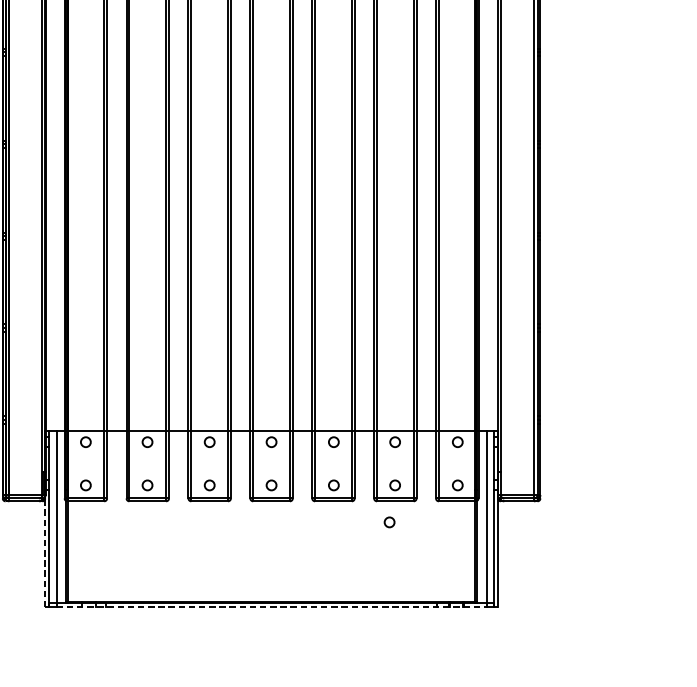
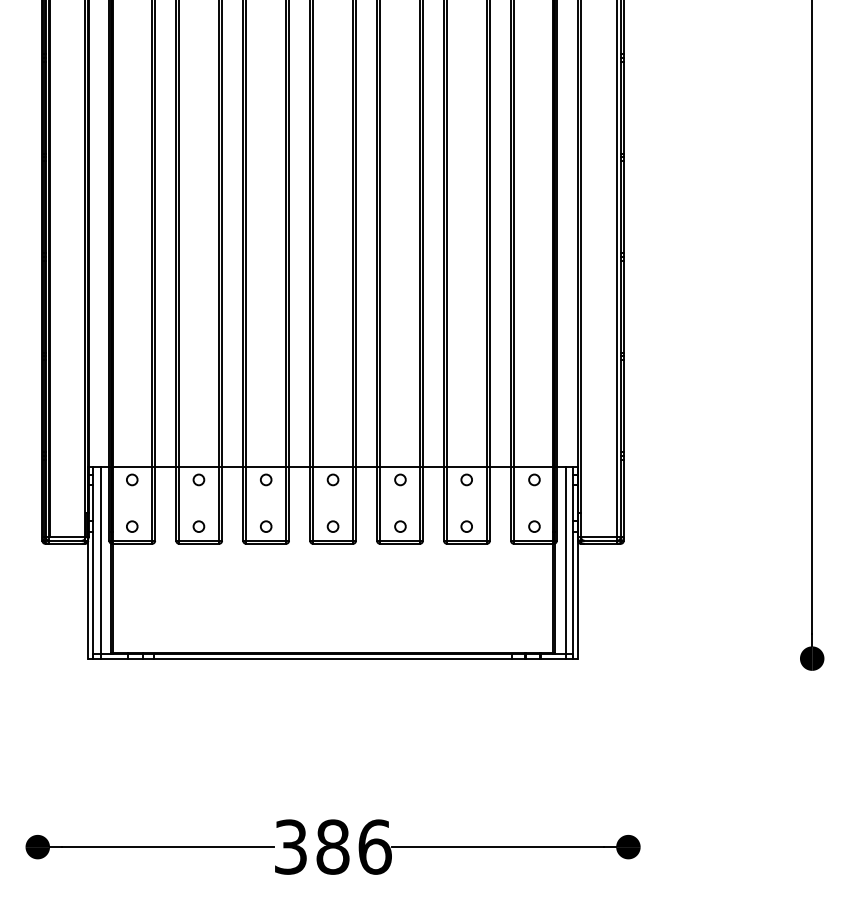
circle: (389, 522) -> (460, 566), removed
line: (45, 552) -> (88, 599), dashed -> solid
line: (271, 607) -> (333, 658), dashed -> solid

